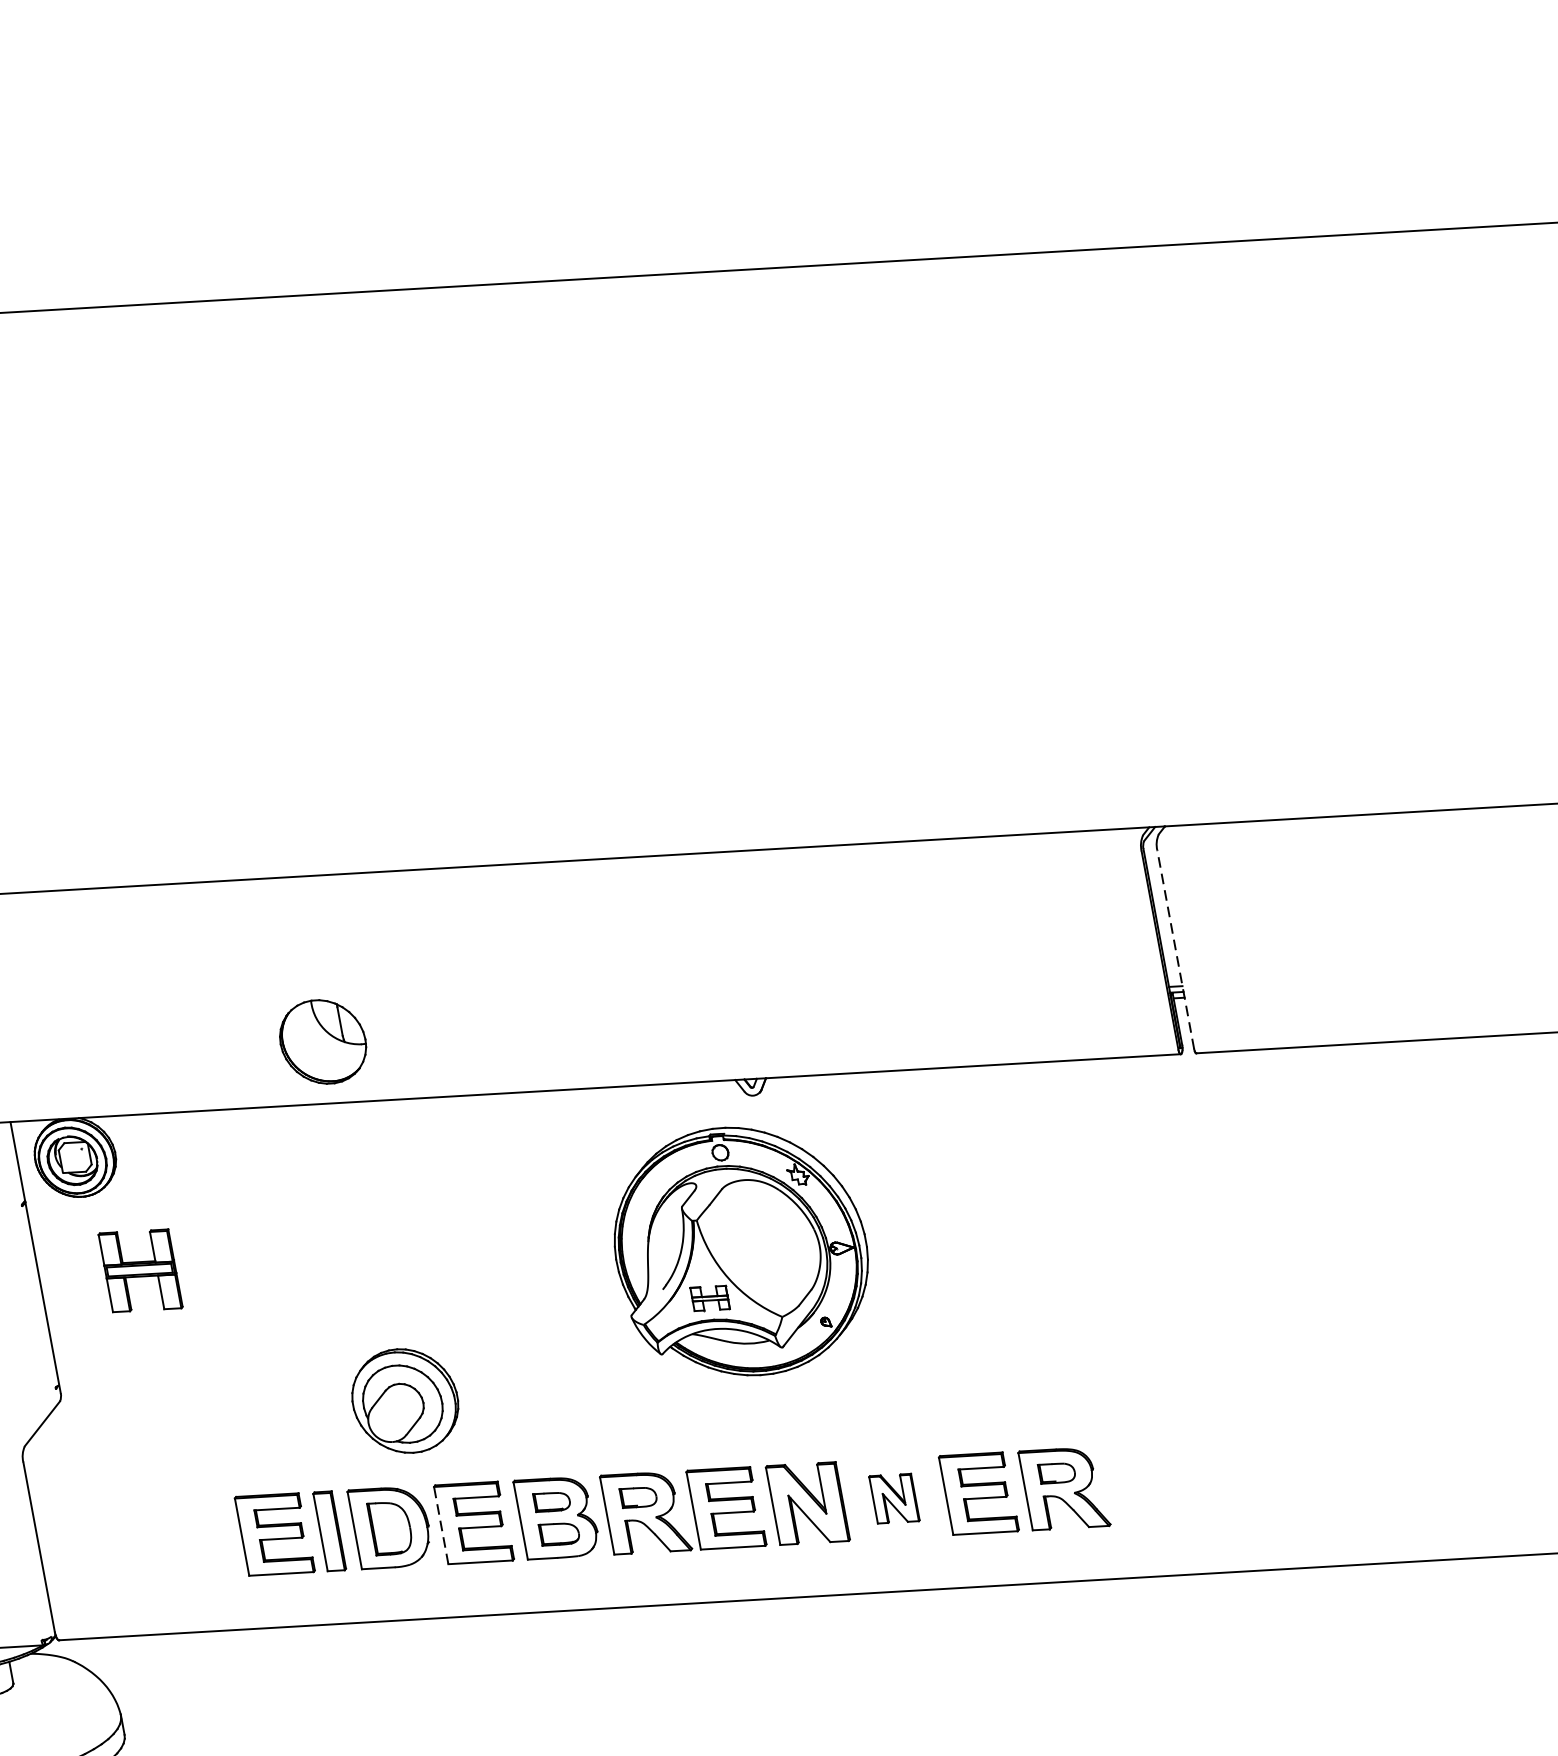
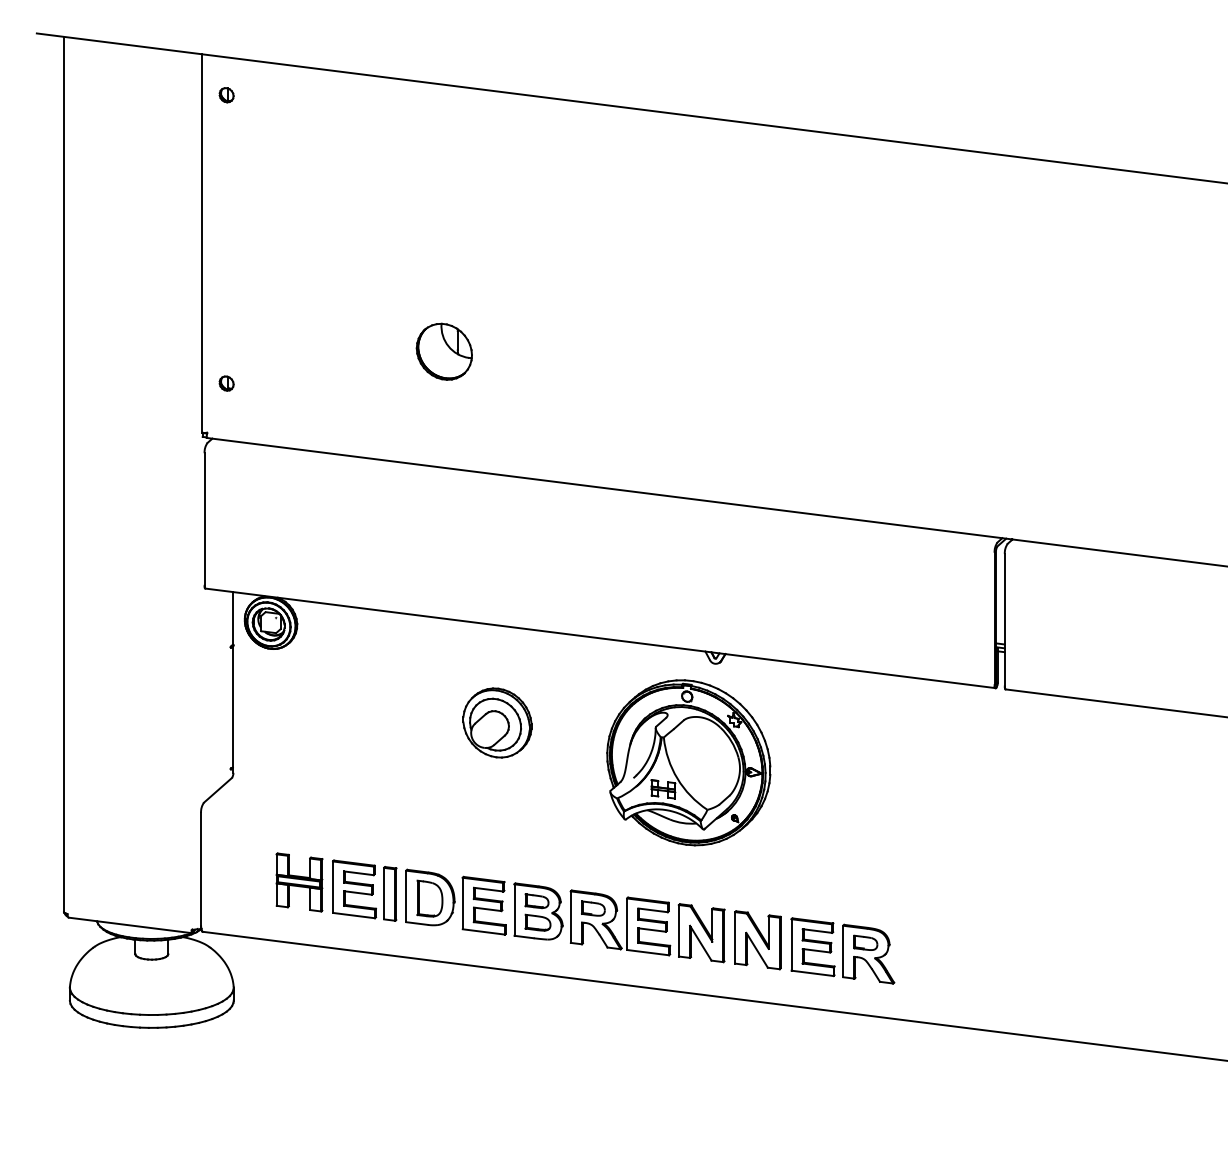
line: (1175, 948) -> (1004, 619), dashed -> solid
part: (321, 1041) -> (443, 351), moved
part: (140, 1270) -> (299, 882), moved
part: (405, 1400) -> (497, 722), moved
part: (893, 1499) -> (757, 940), size x1.67
line: (440, 1525) -> (462, 903), dashed -> solid

